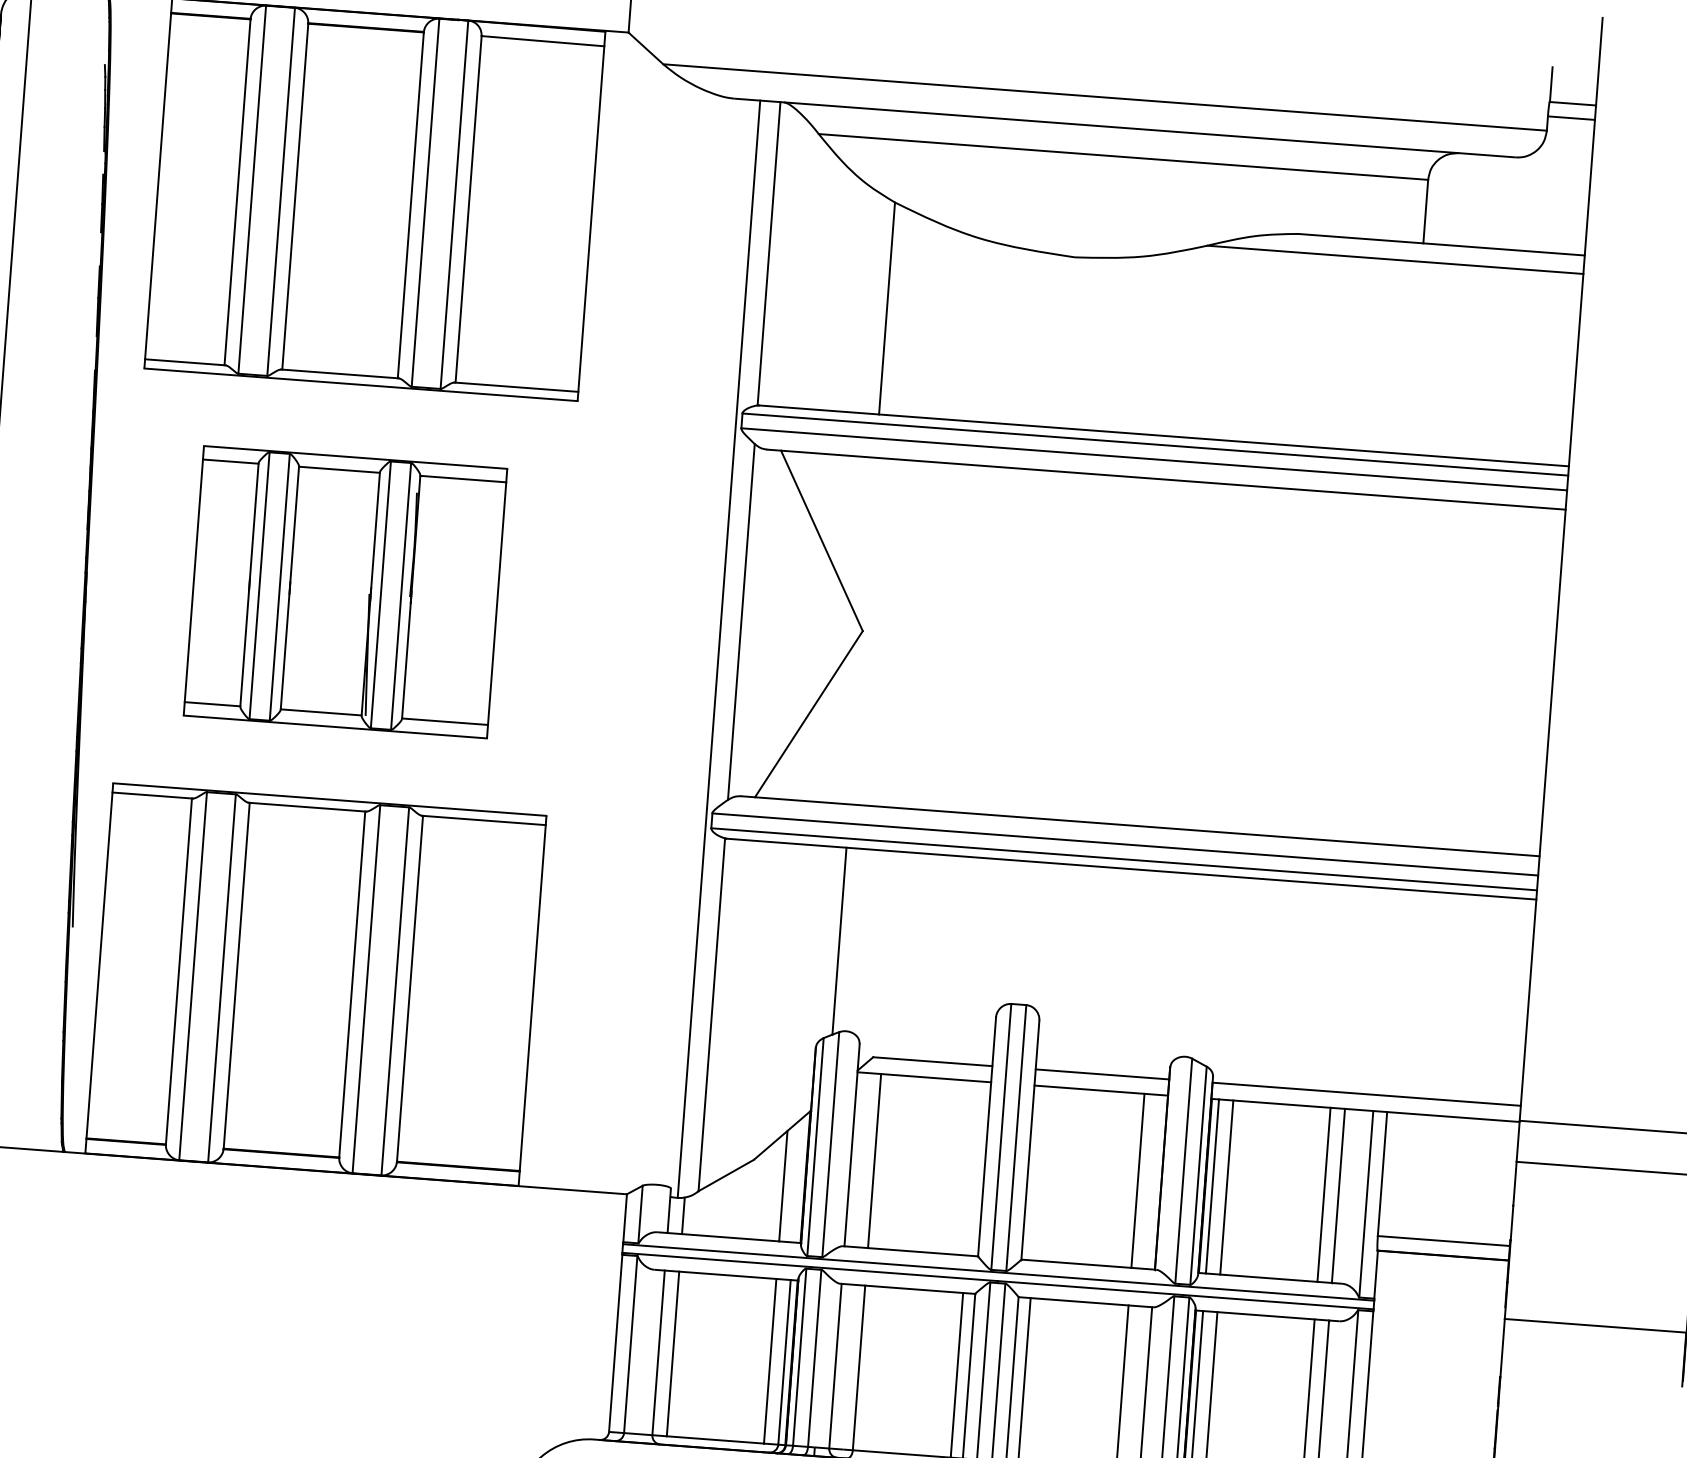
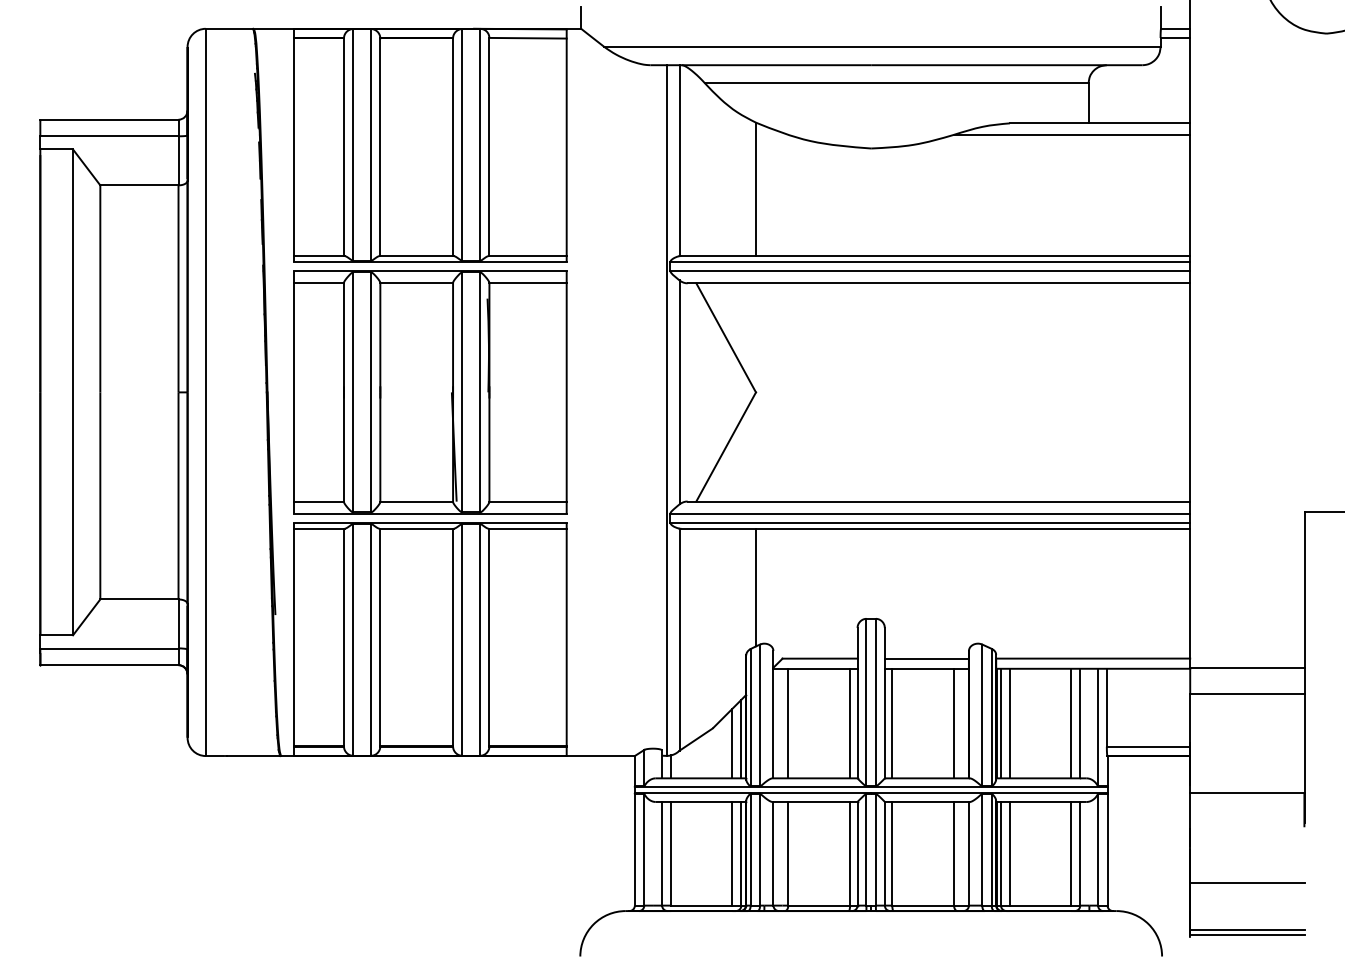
part: (345, 592) -> (430, 392), size x1.43
line: (971, 1168) -> (849, 723), added
line: (1040, 1173) -> (892, 723), added
line: (798, 1179) -> (741, 738), added

